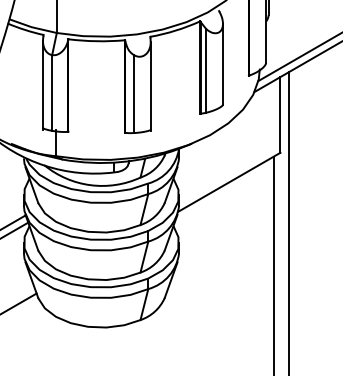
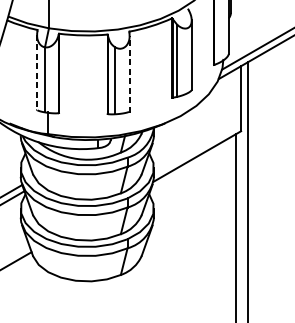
line: (42, 85) -> (36, 73), solid -> dashed
line: (150, 86) -> (129, 74), solid -> dashed

